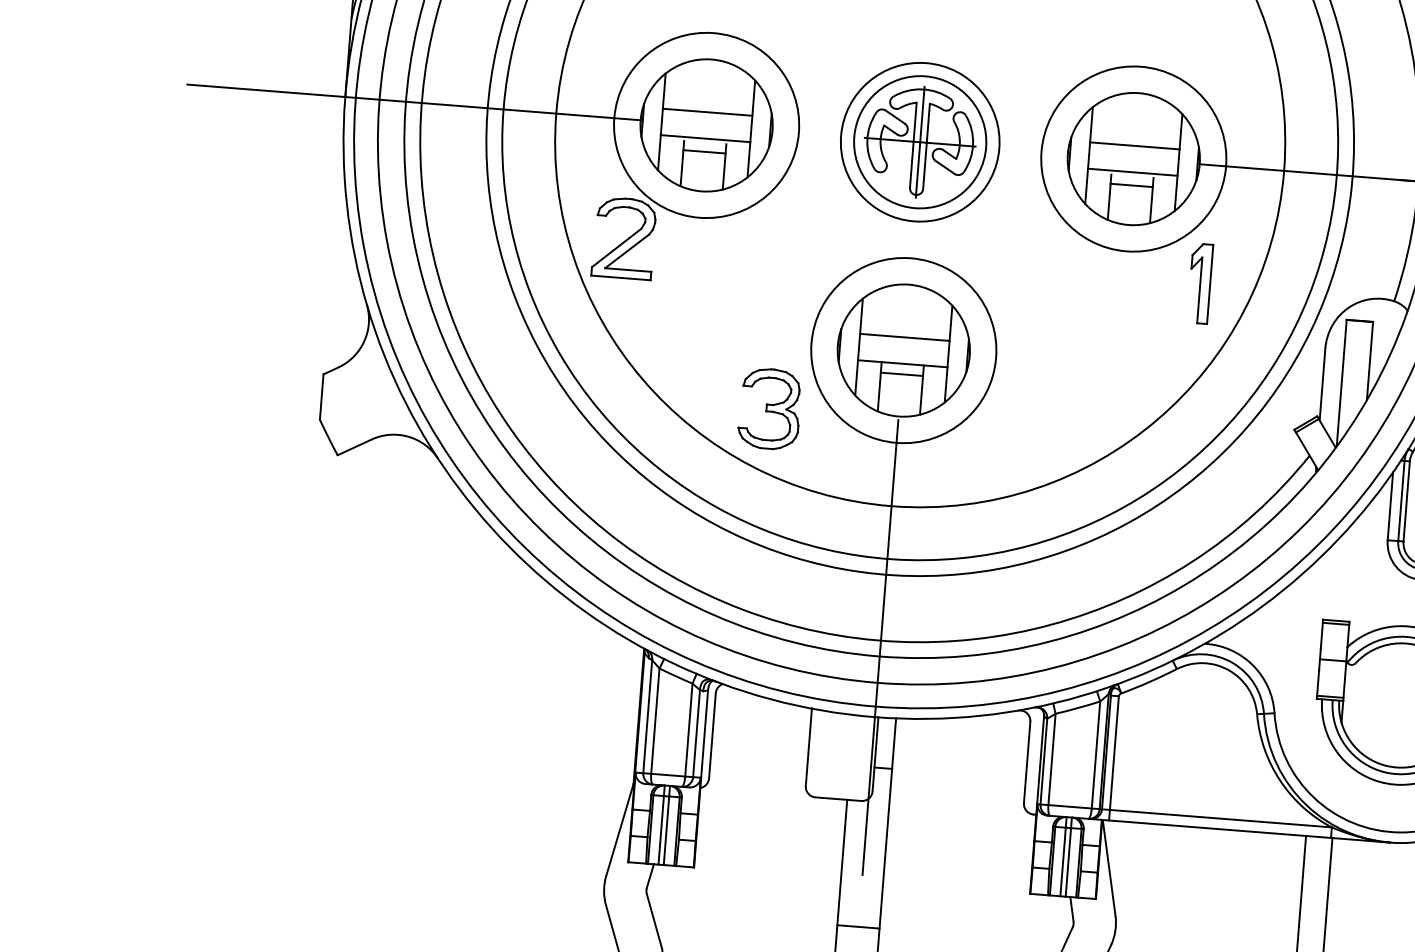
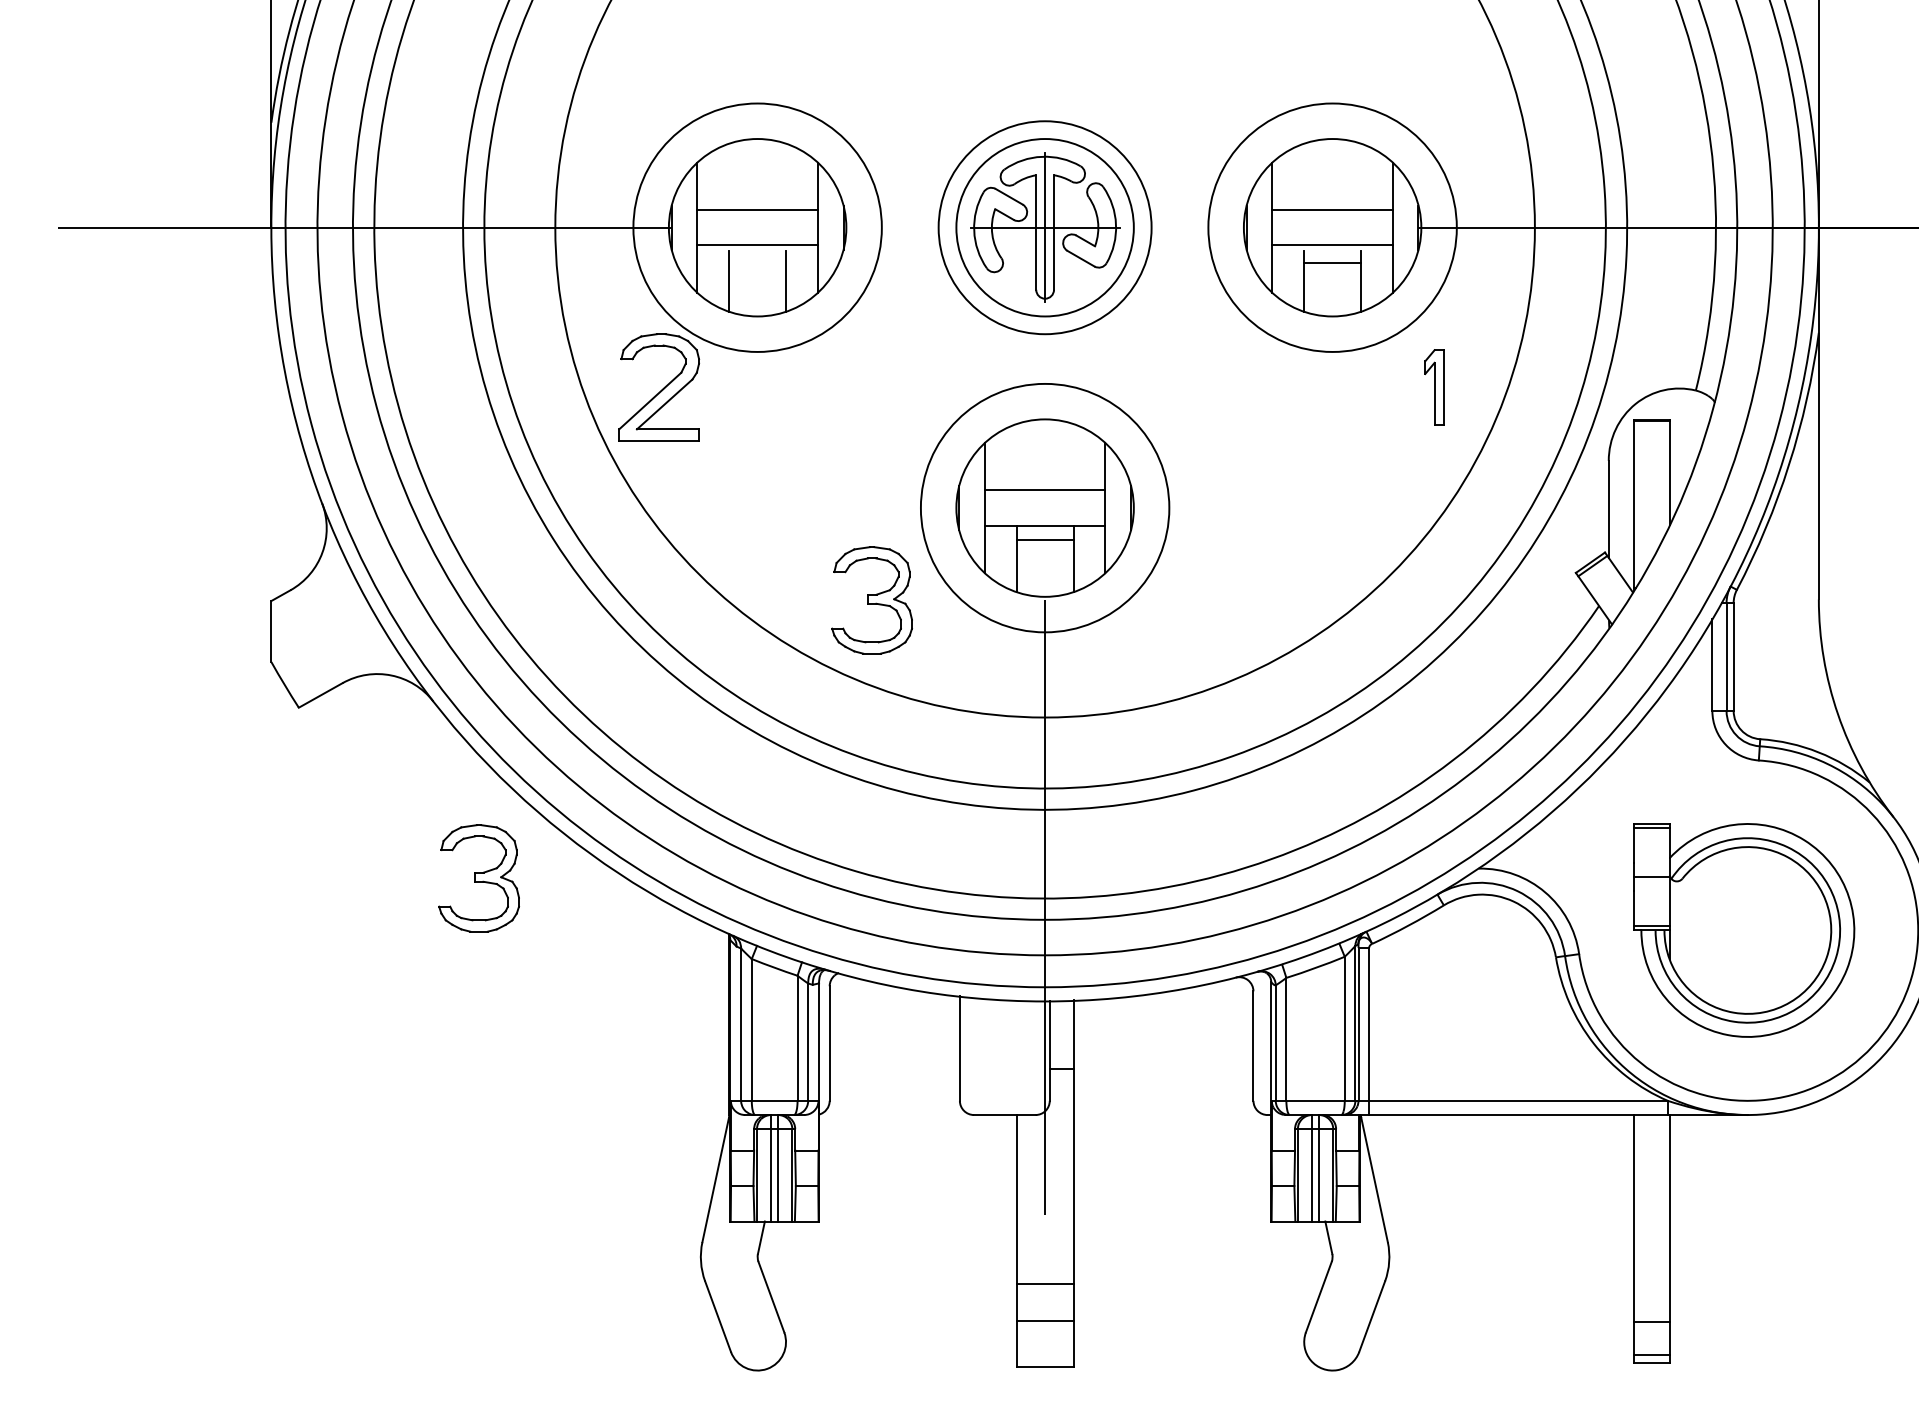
line: (704, 152) -> (757, 263), removed
part: (1200, 283) -> (1434, 387), size x0.7
part: (461, 592) -> (478, 878), added

